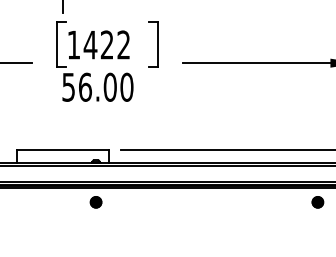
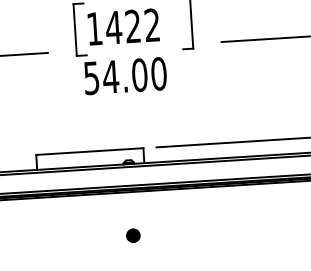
text: (85, 86) -> (111, 76), 56.00 -> 54.00
part: (95, 202) -> (132, 235), moved

